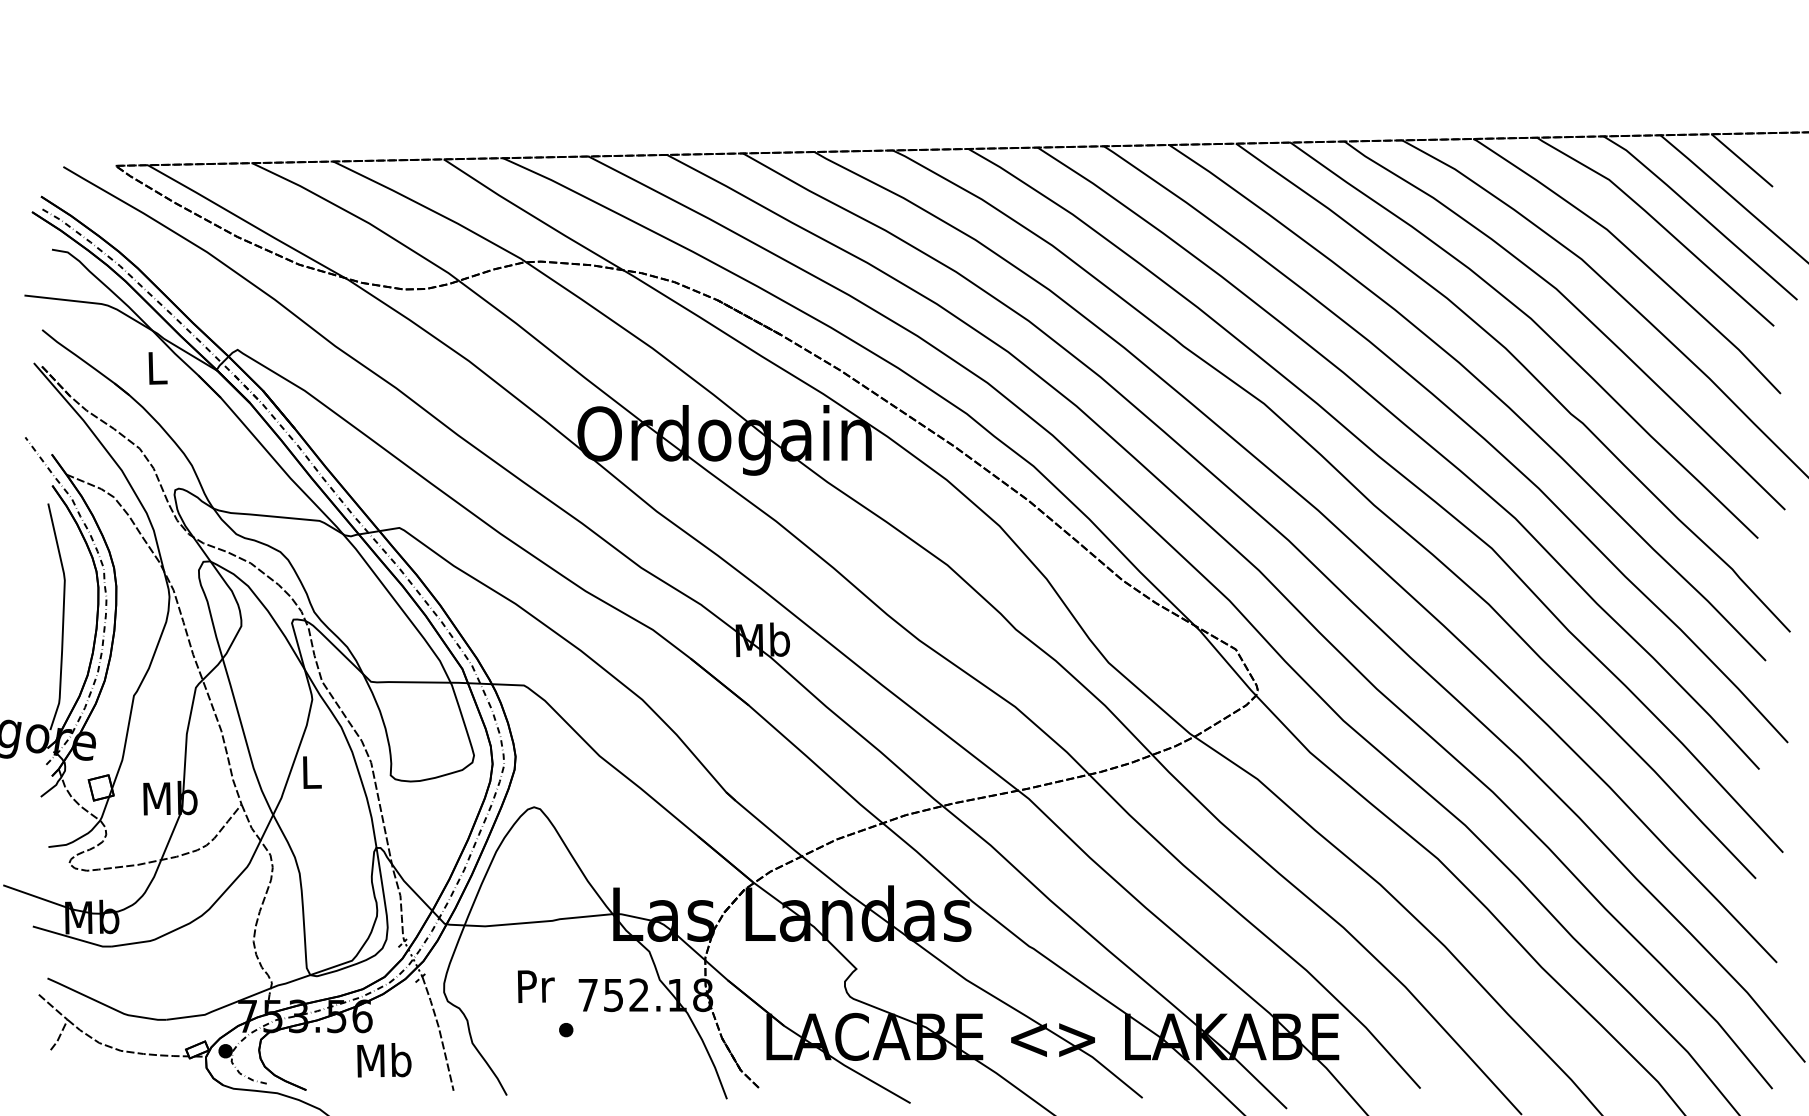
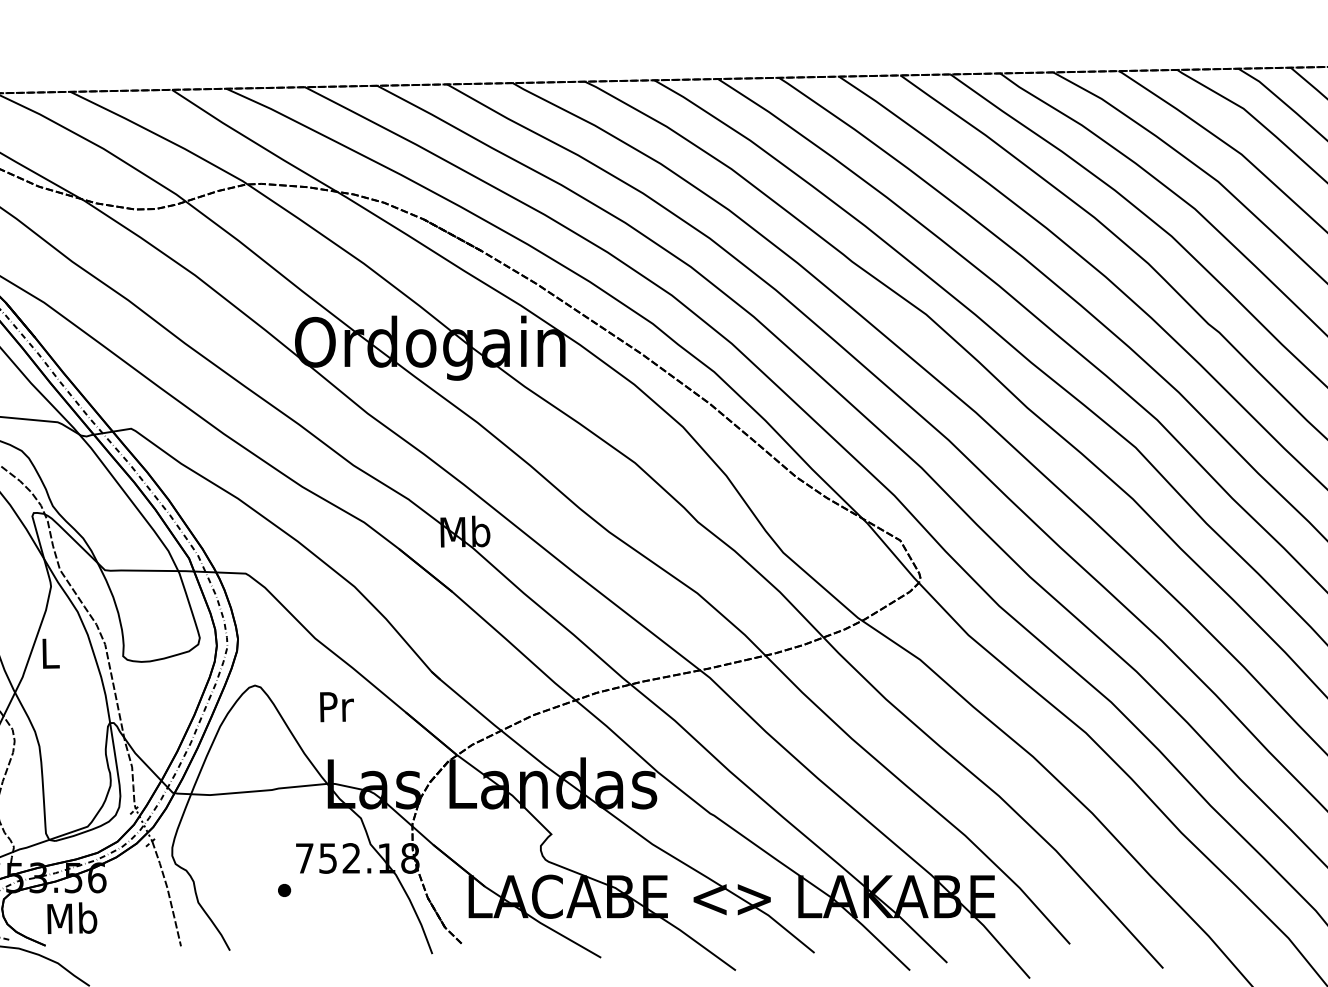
text: (535, 986) -> (336, 706), moved
text: (384, 1060) -> (72, 918), moved

